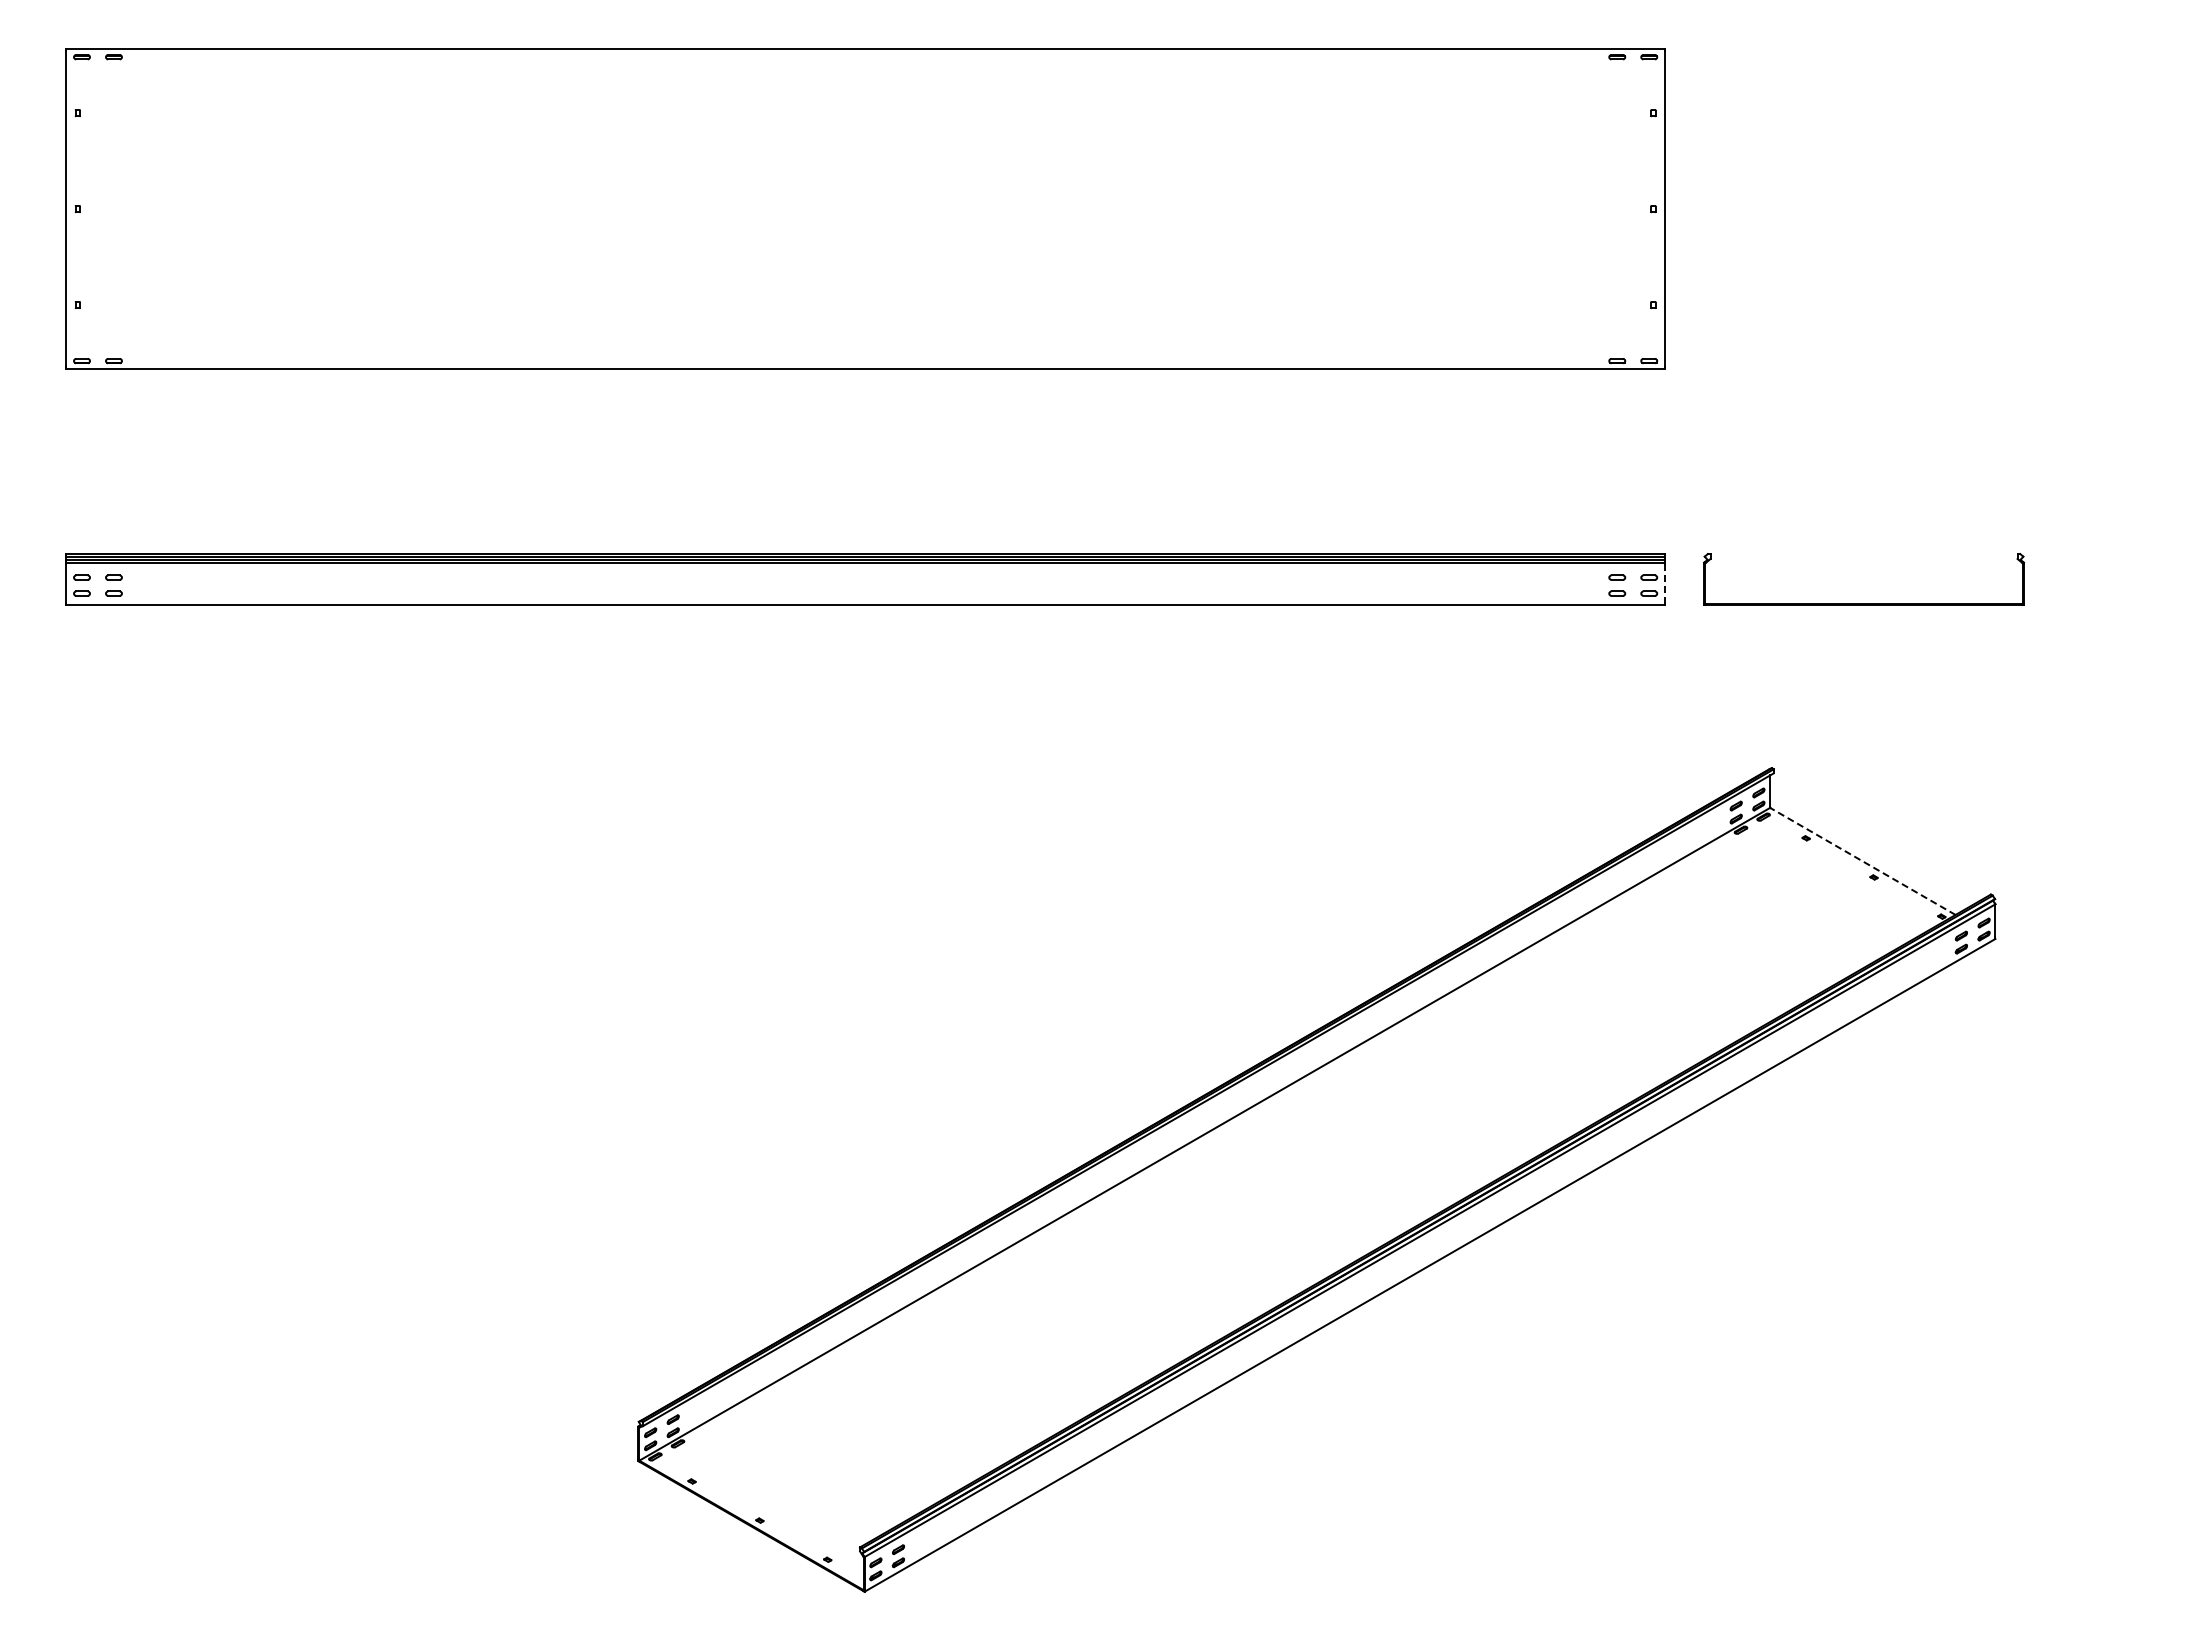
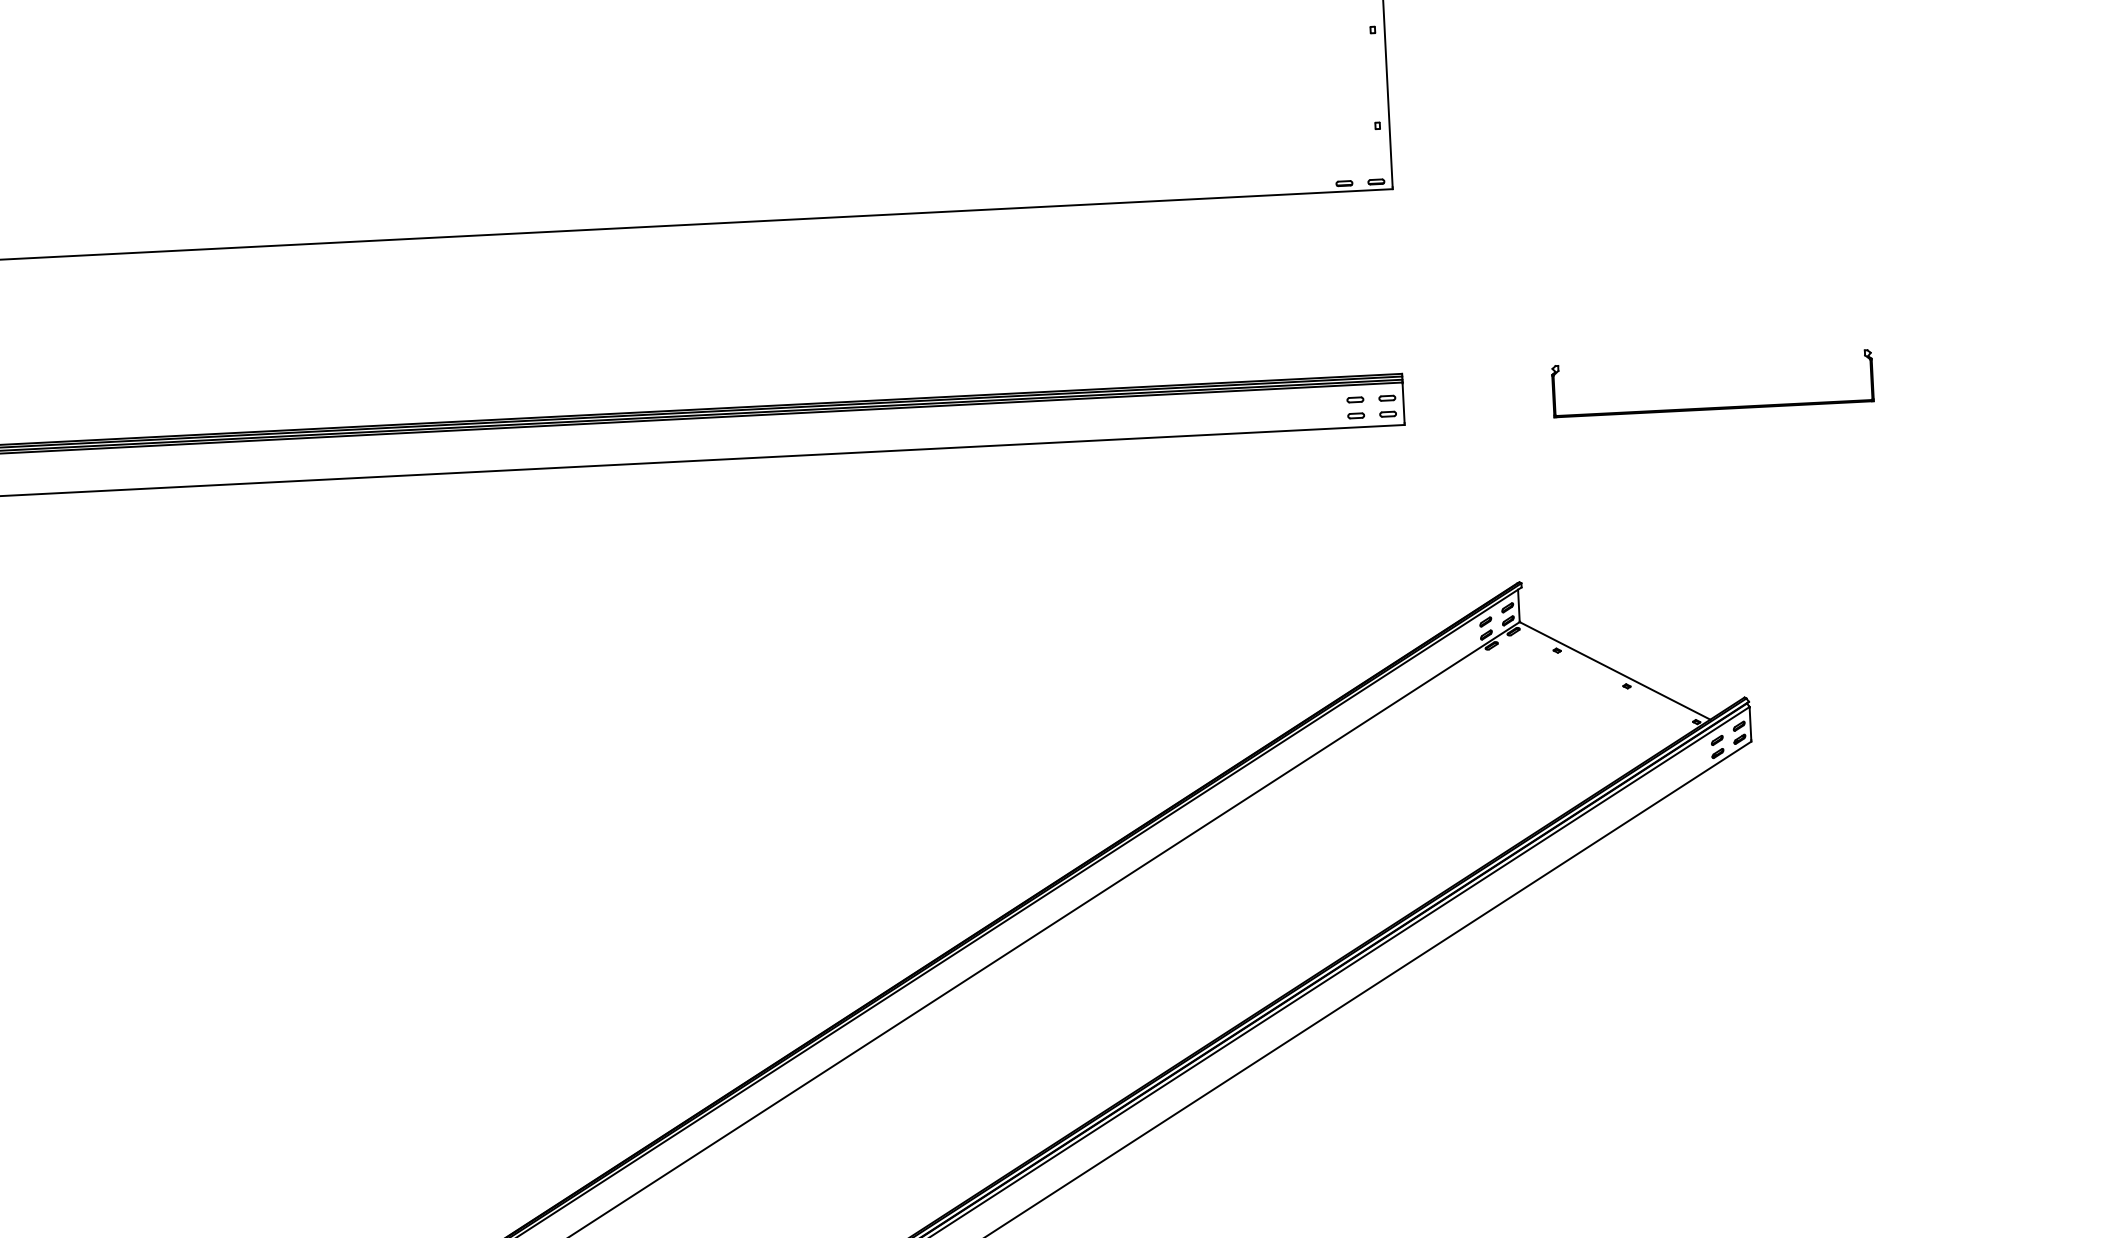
line: (1665, 583) -> (1403, 403), dashed -> solid
part: (1863, 603) -> (1713, 407), moved
line: (1863, 861) -> (1615, 670), dashed -> solid

